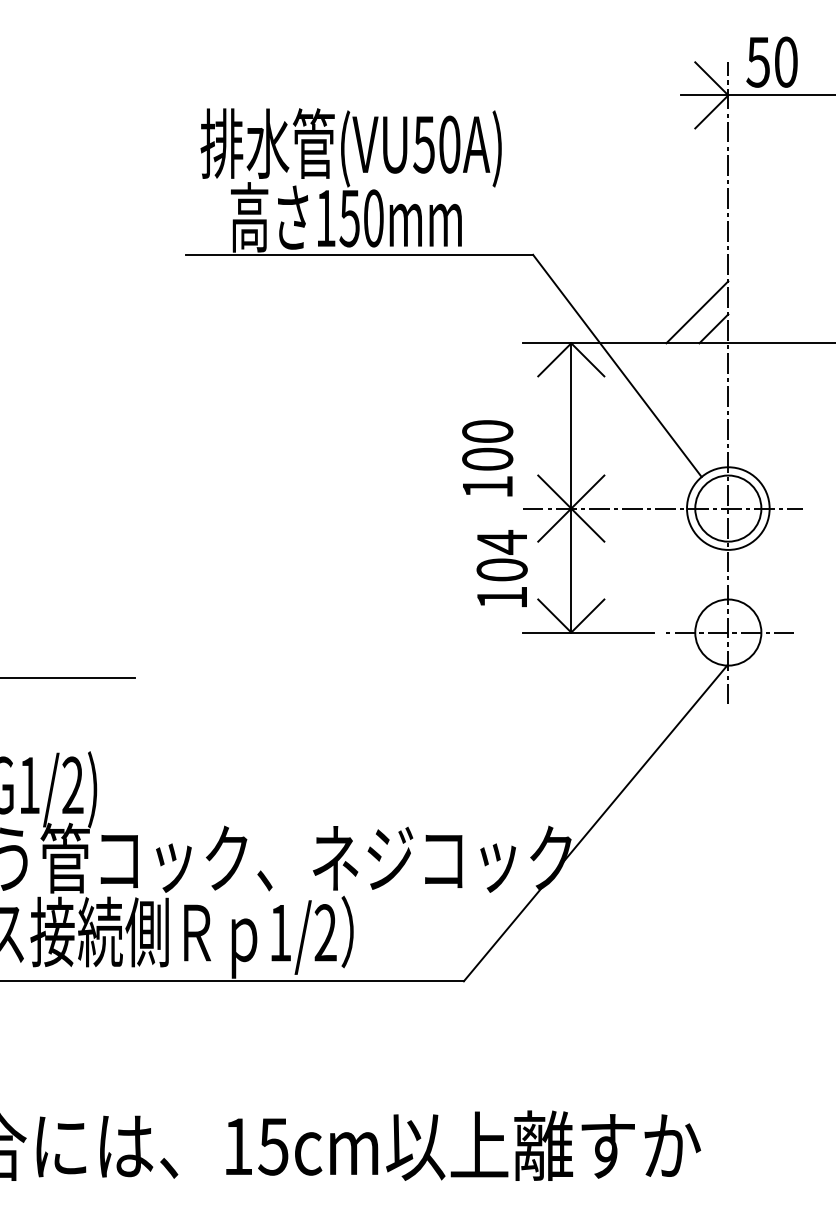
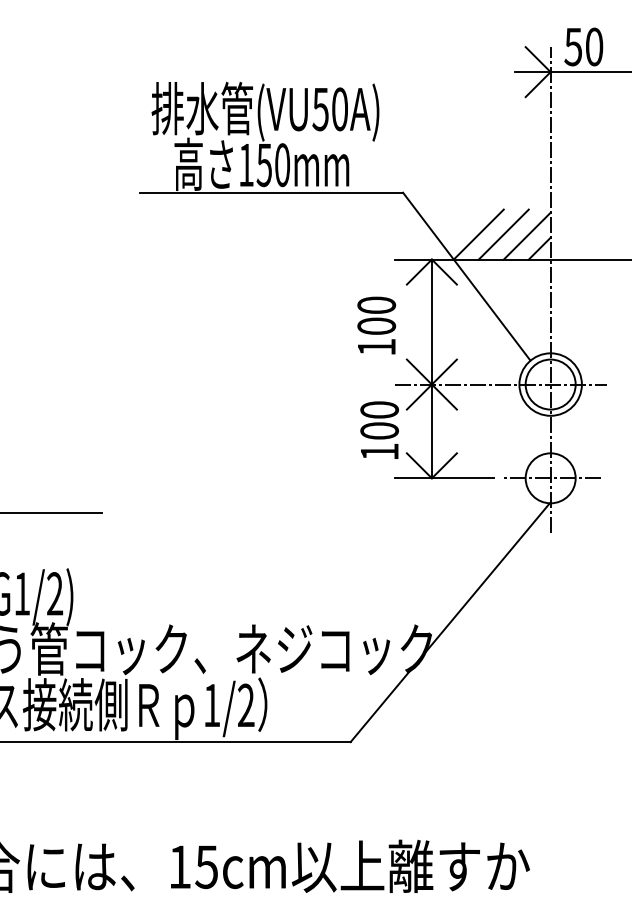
line: (632, 310) -> (478, 234), added
line: (665, 310) -> (503, 234), added
text: (487, 458) -> (376, 325), moved
text: (501, 541) -> (379, 409), 104 -> 100

